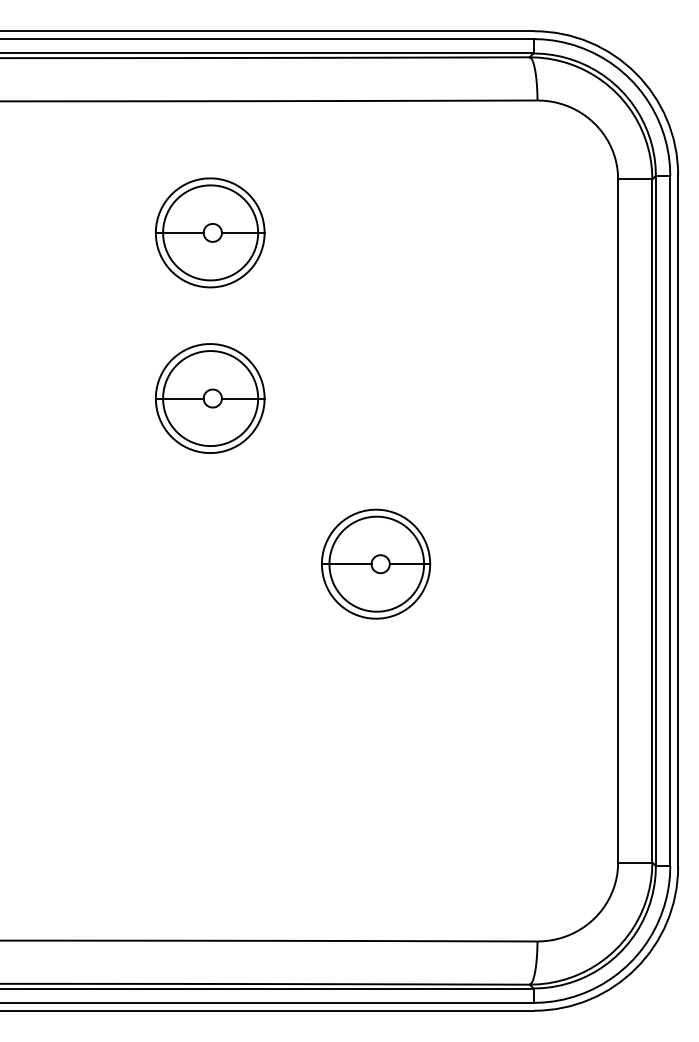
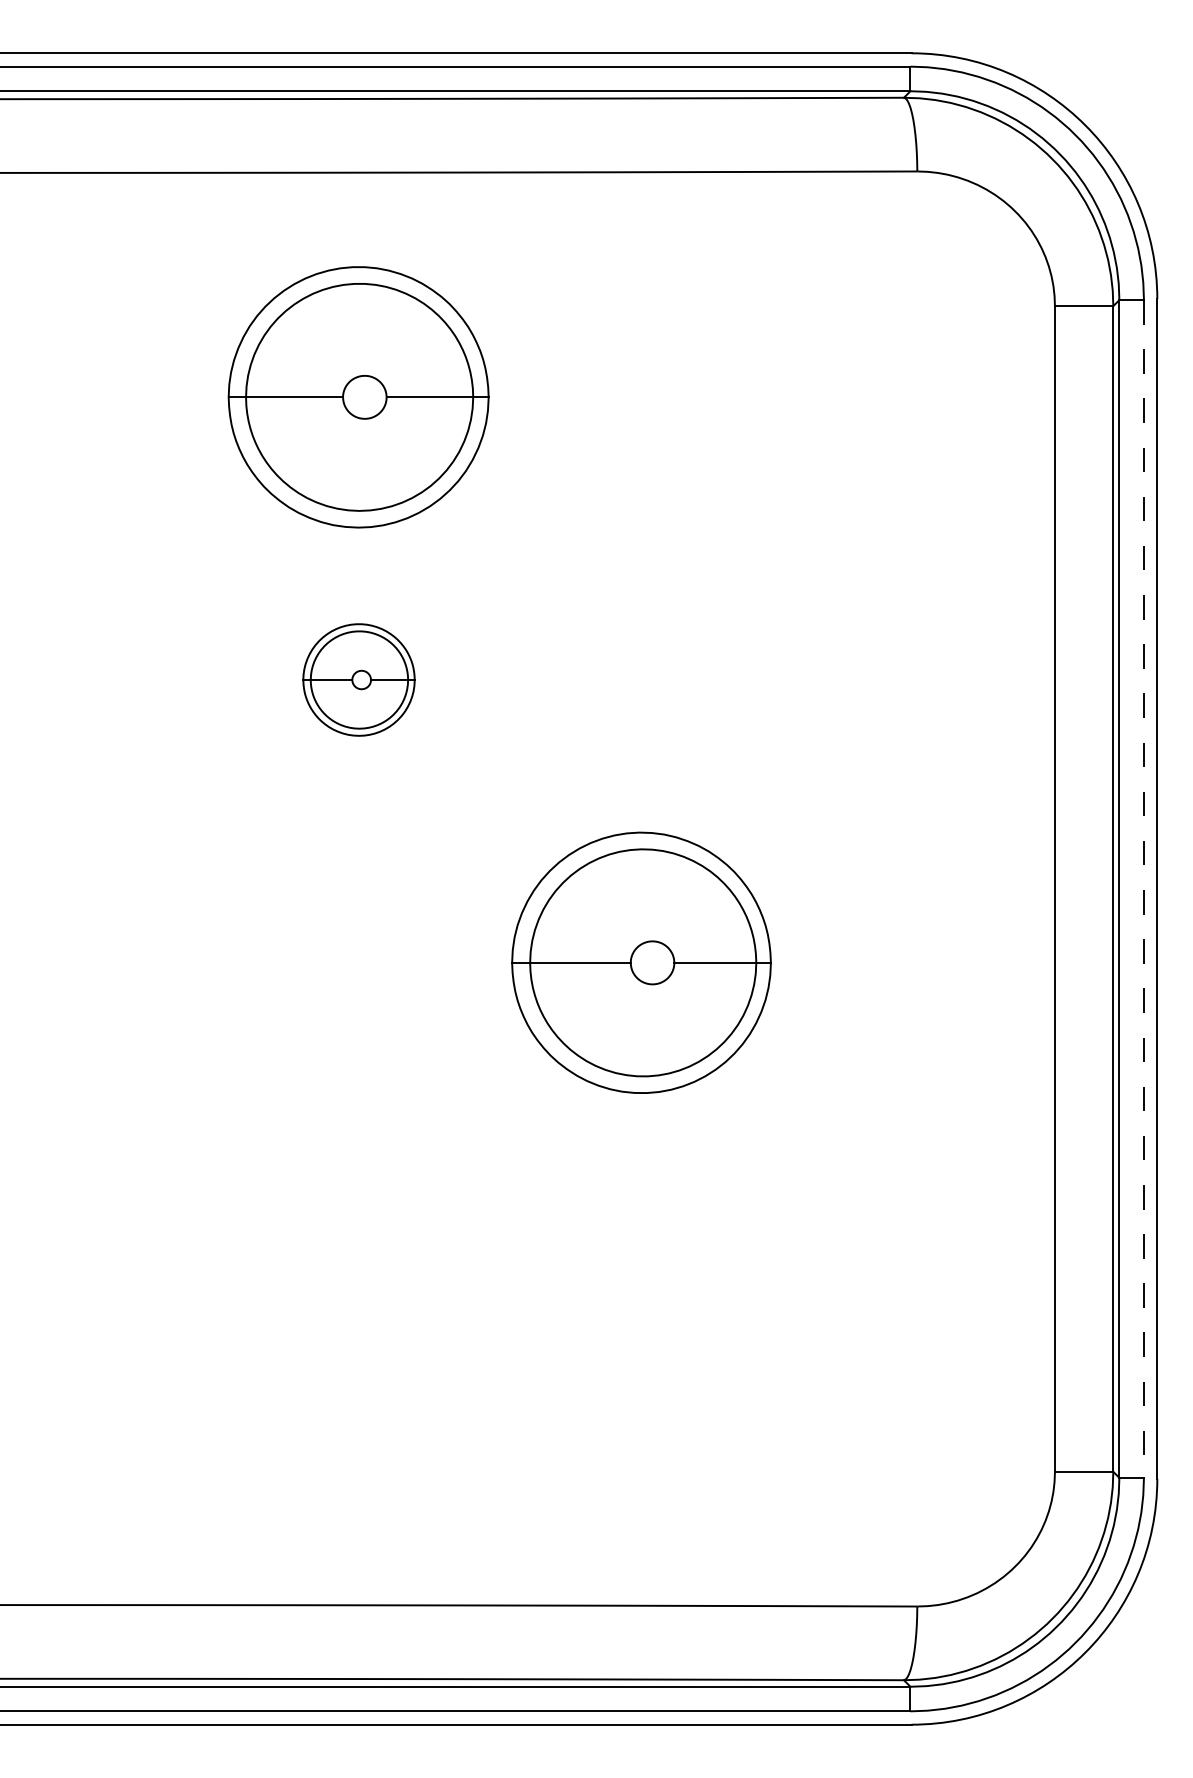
part: (210, 232) -> (359, 396), size x1.4
part: (210, 398) -> (359, 679), size x0.6
line: (670, 521) -> (1144, 889), solid -> dashed
part: (376, 563) -> (642, 961), size x1.4

